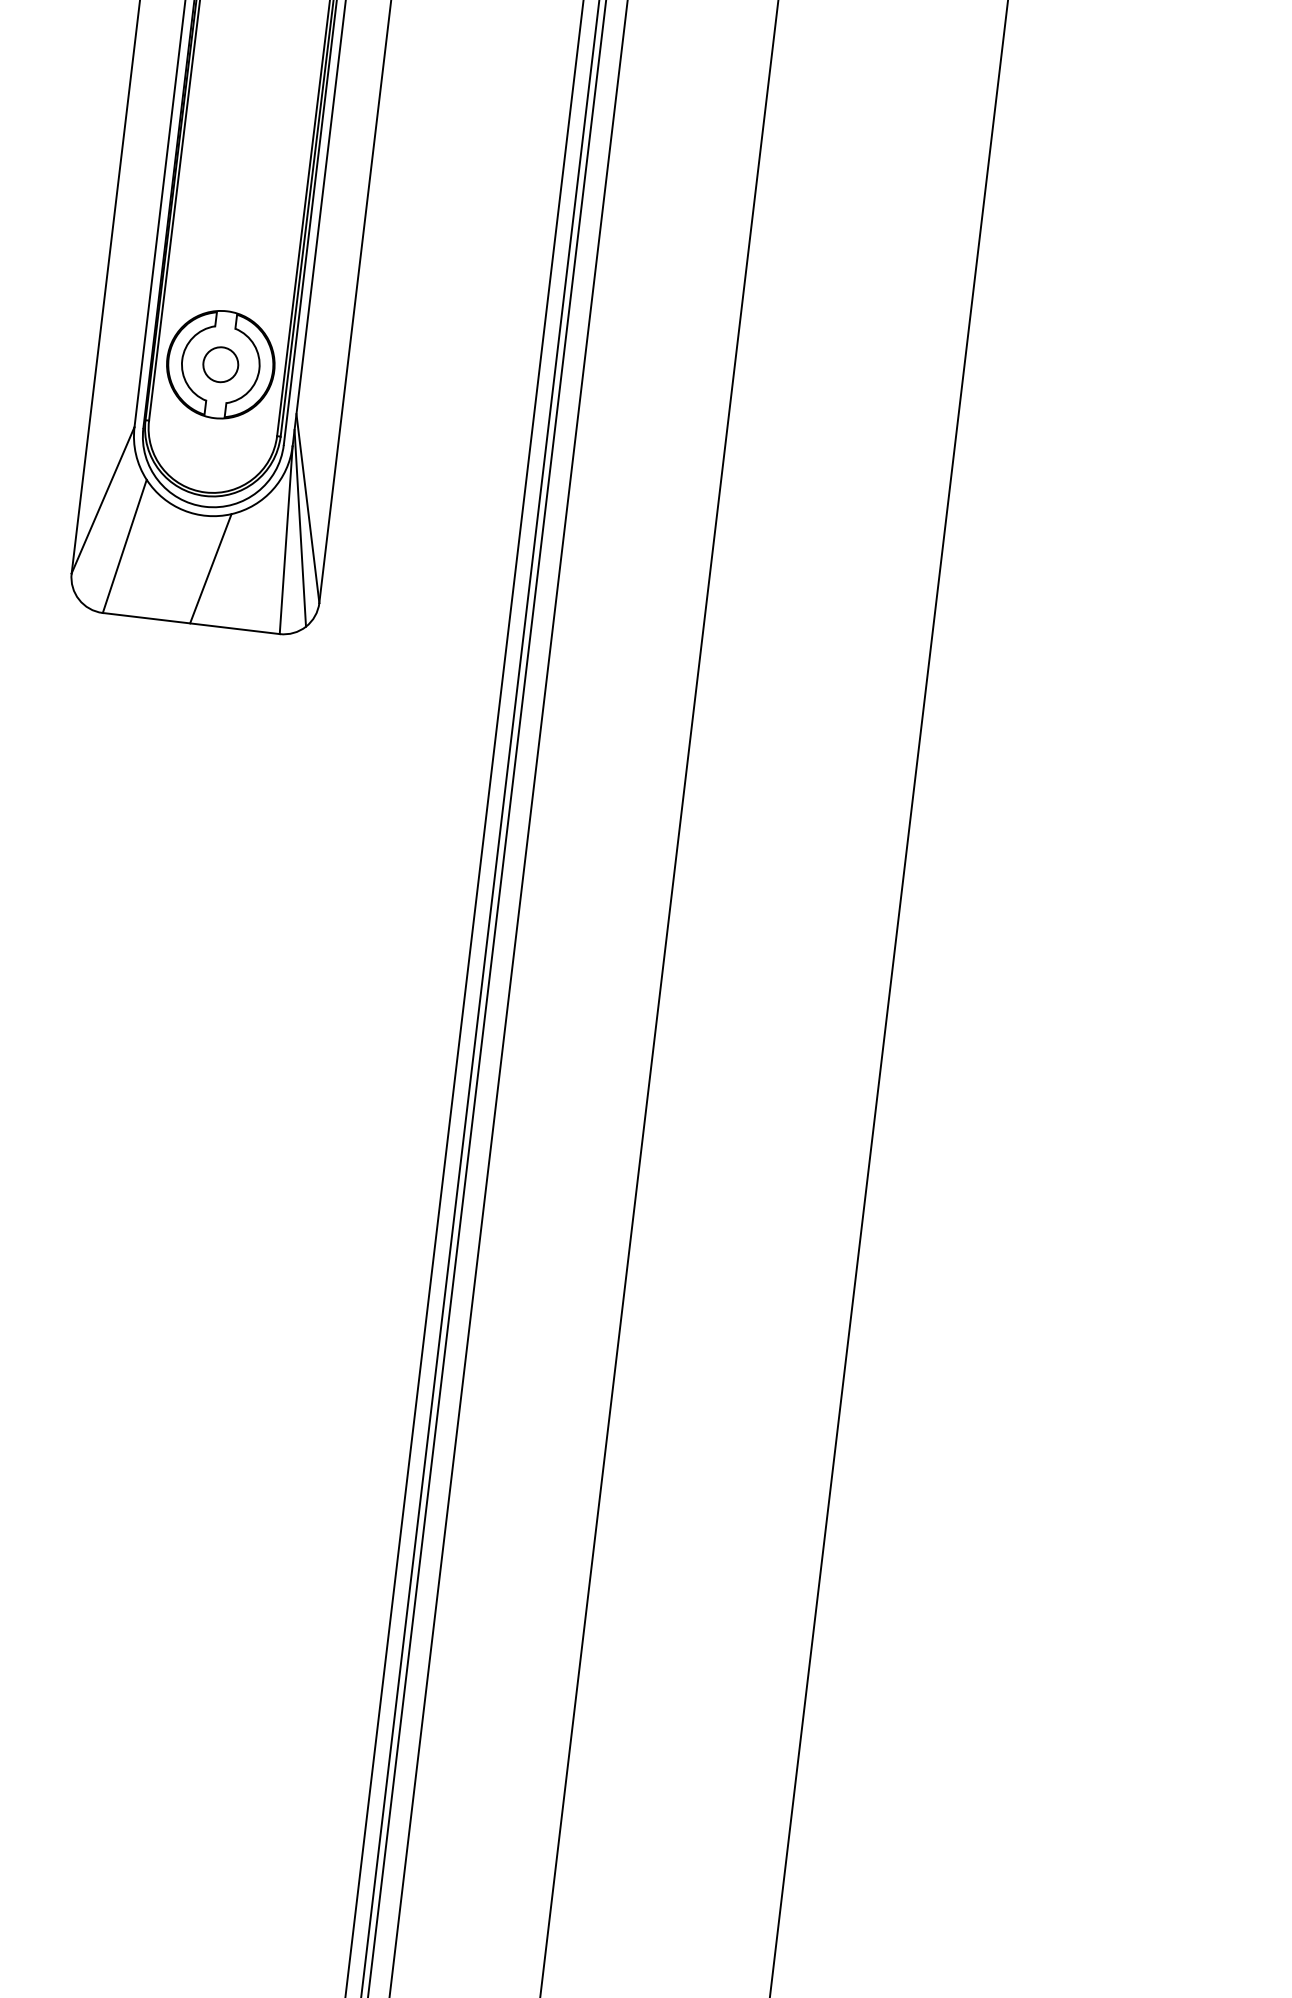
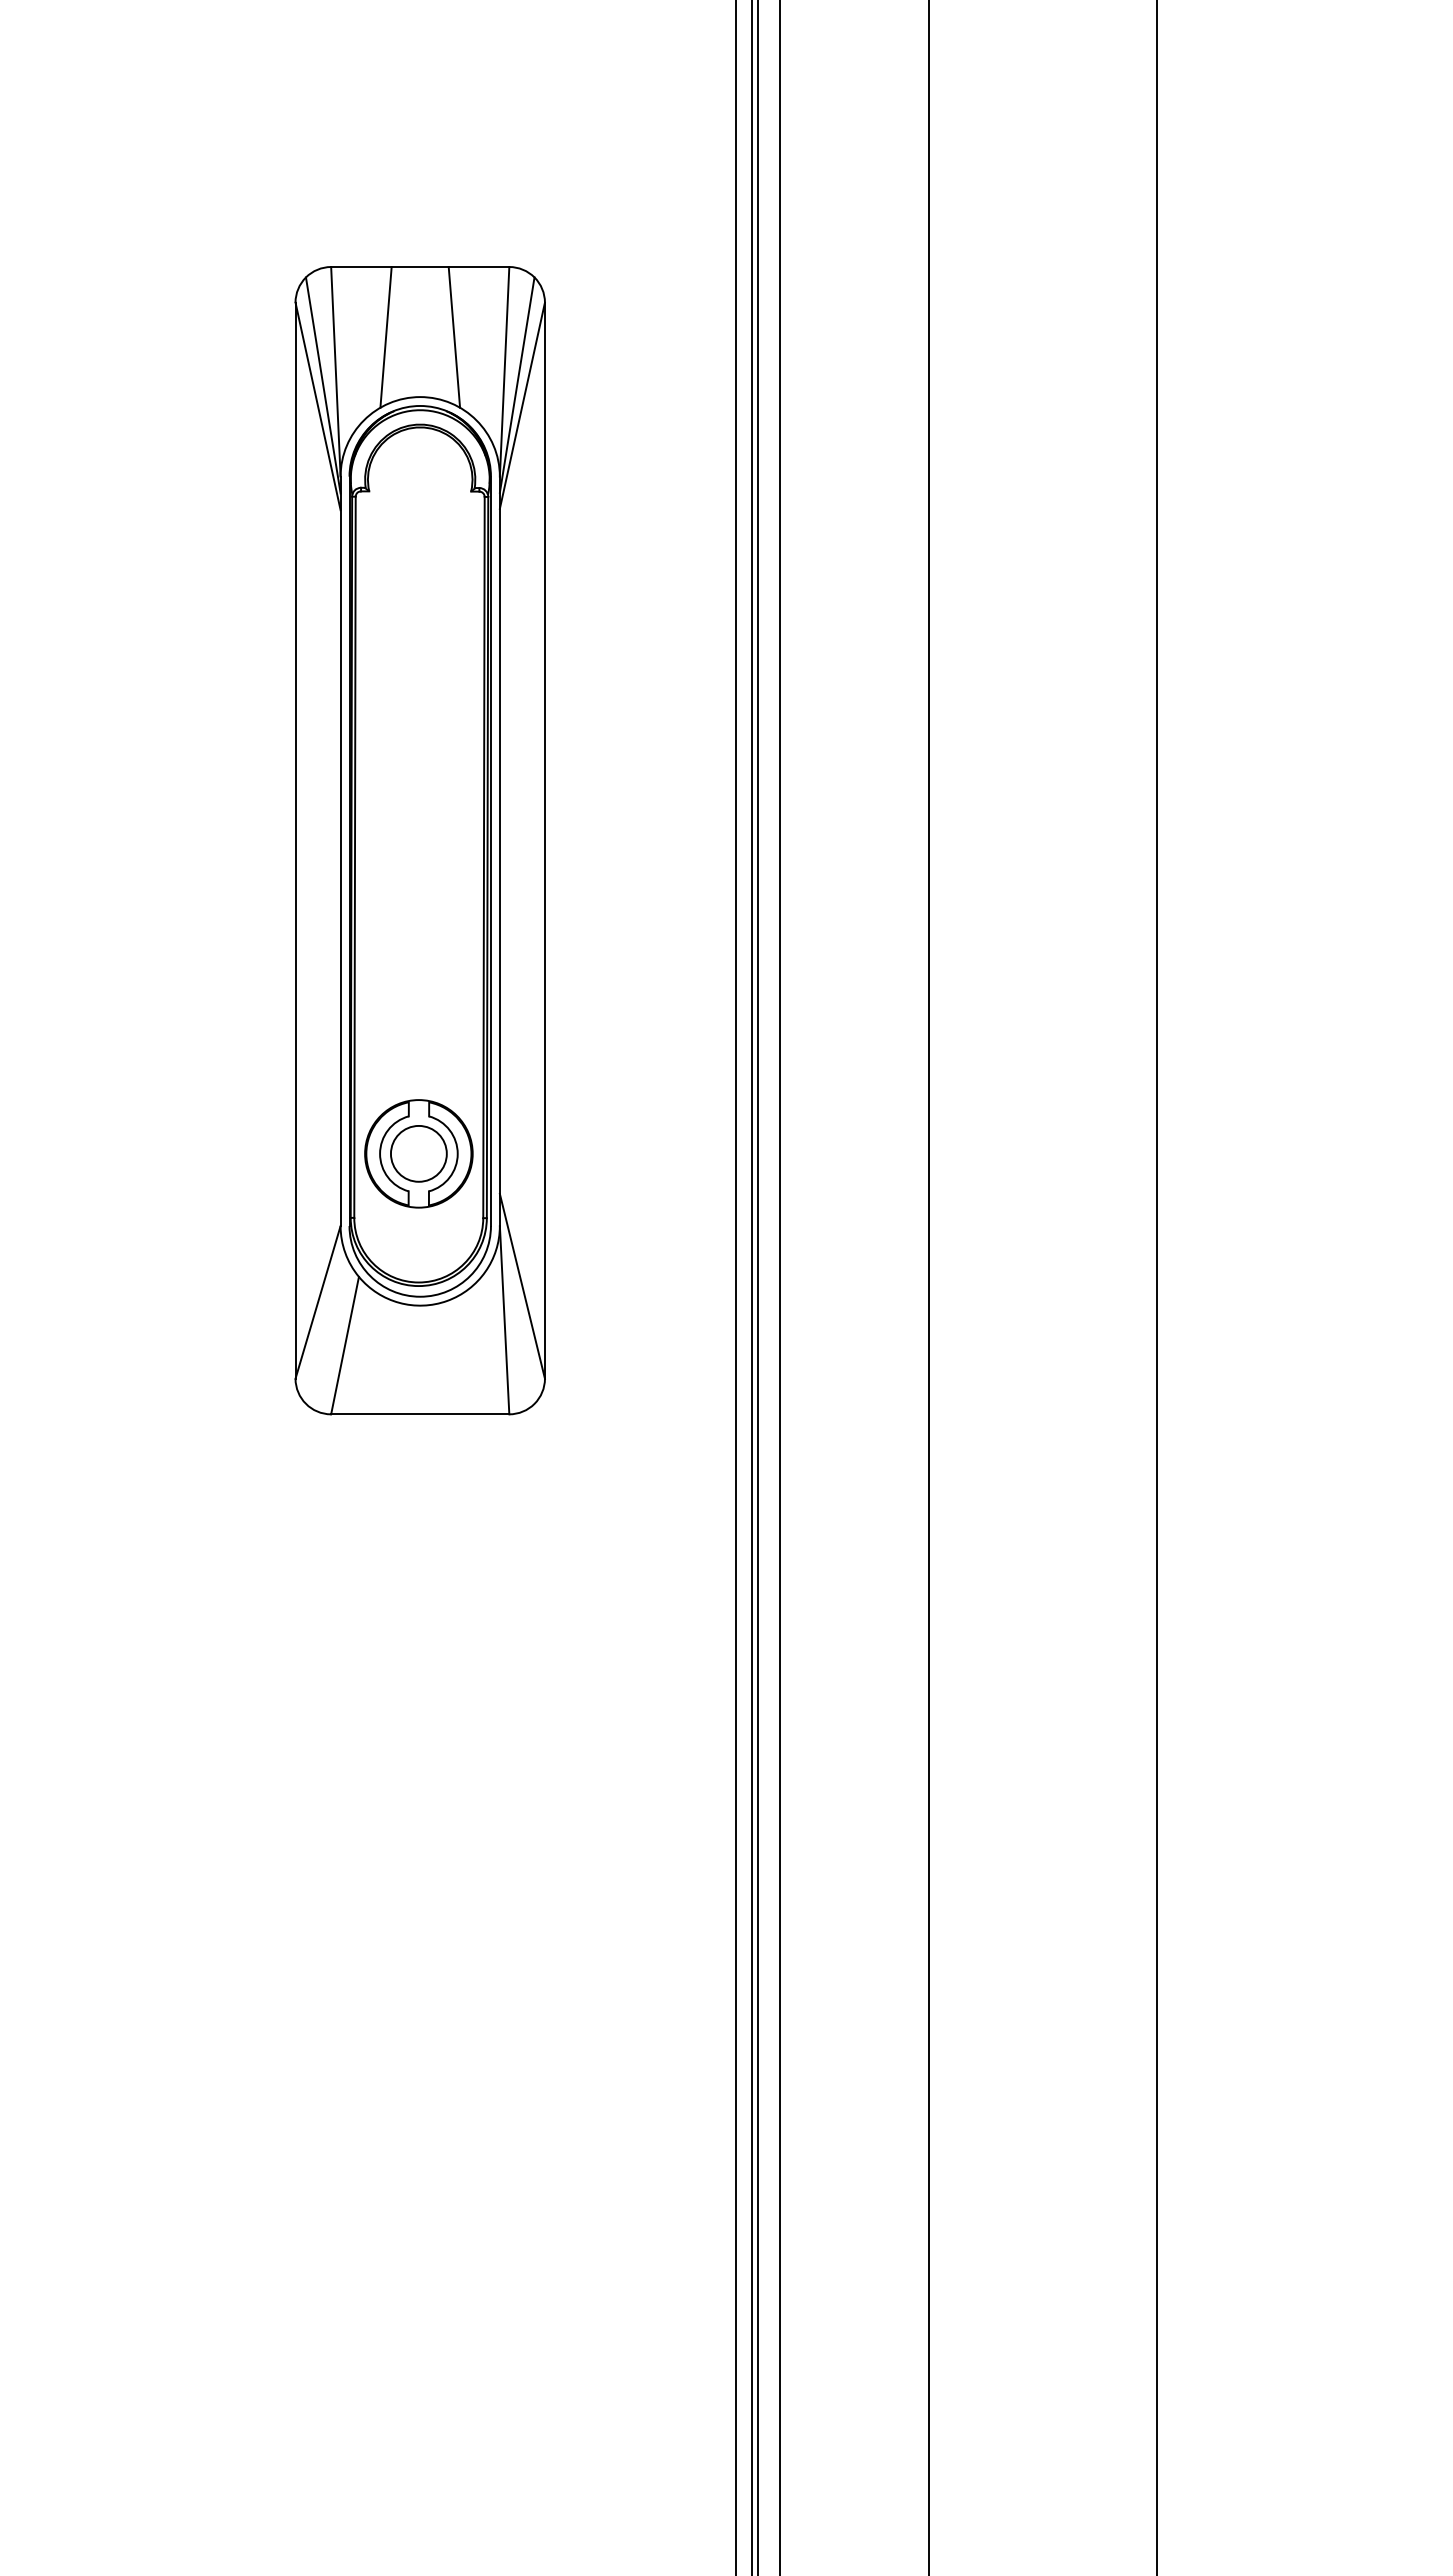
circle: (220, 364) -> (418, 1153), size x1.6
line: (299, 527) -> (516, 1306), removed
line: (211, 568) -> (433, 1357), removed

